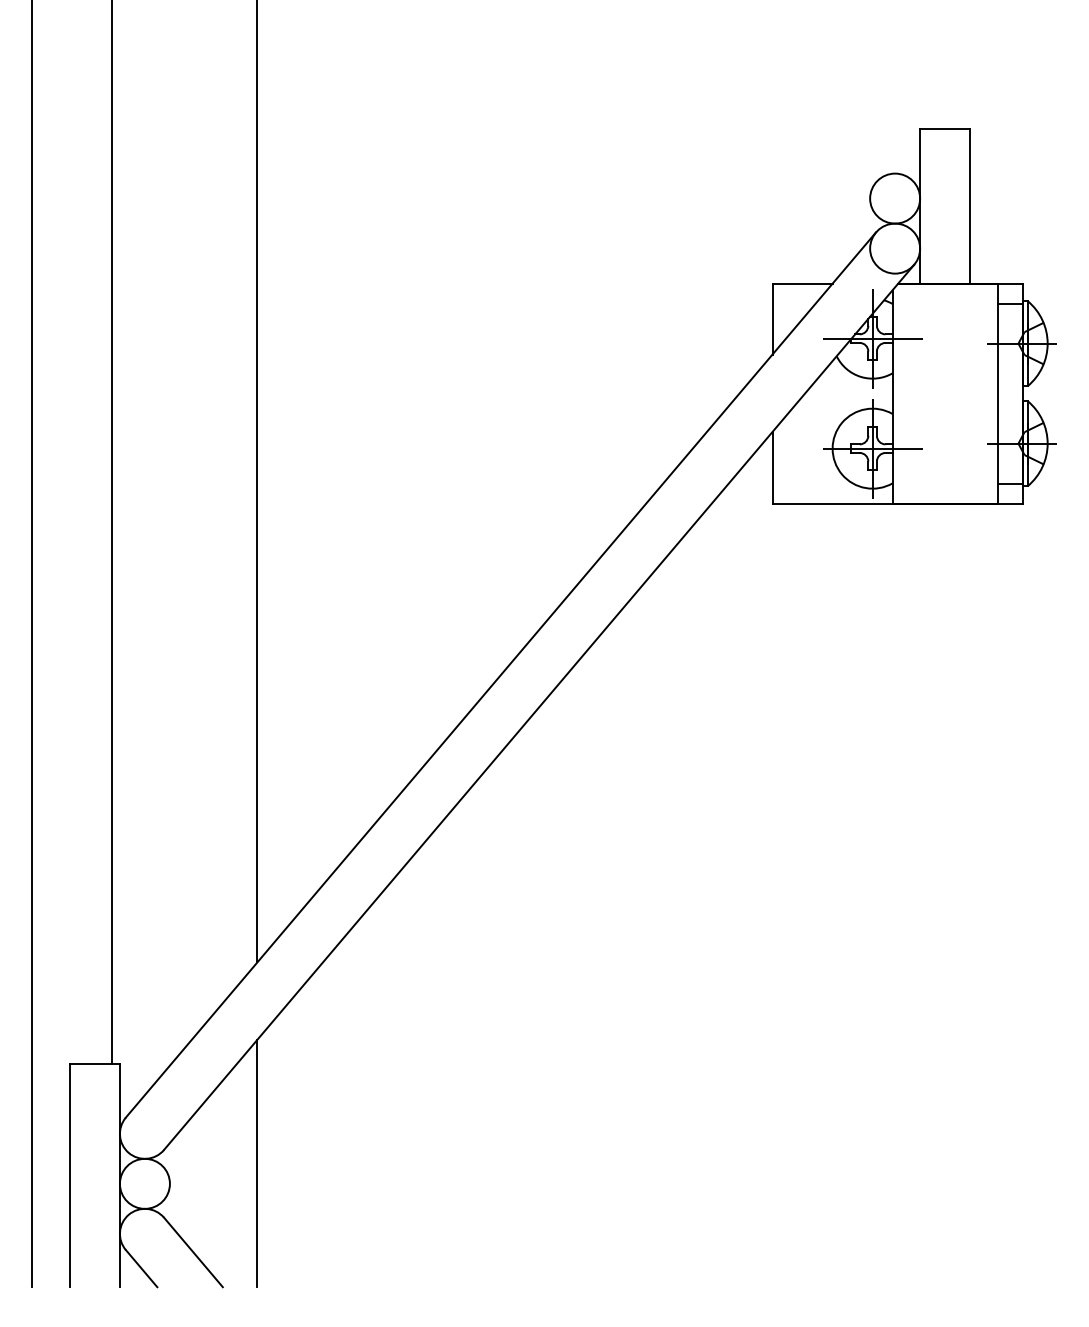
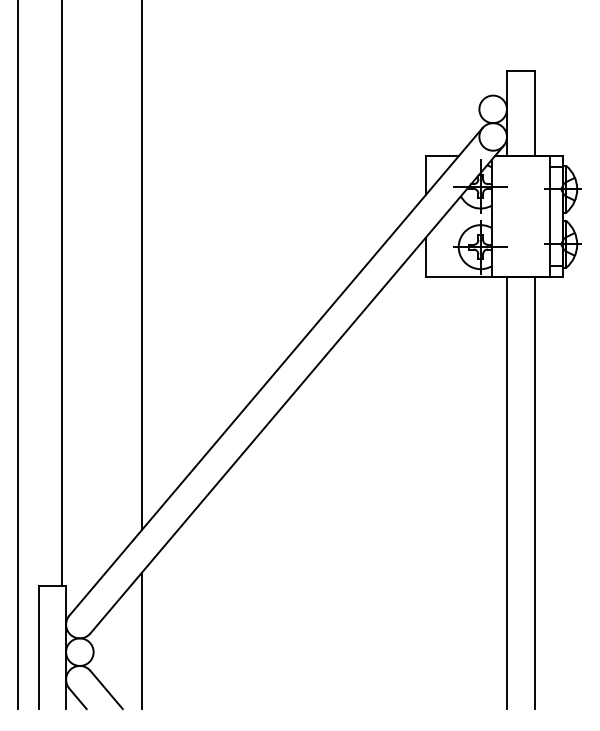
line: (919, 895) -> (506, 493), added
line: (970, 895) -> (534, 493), added

